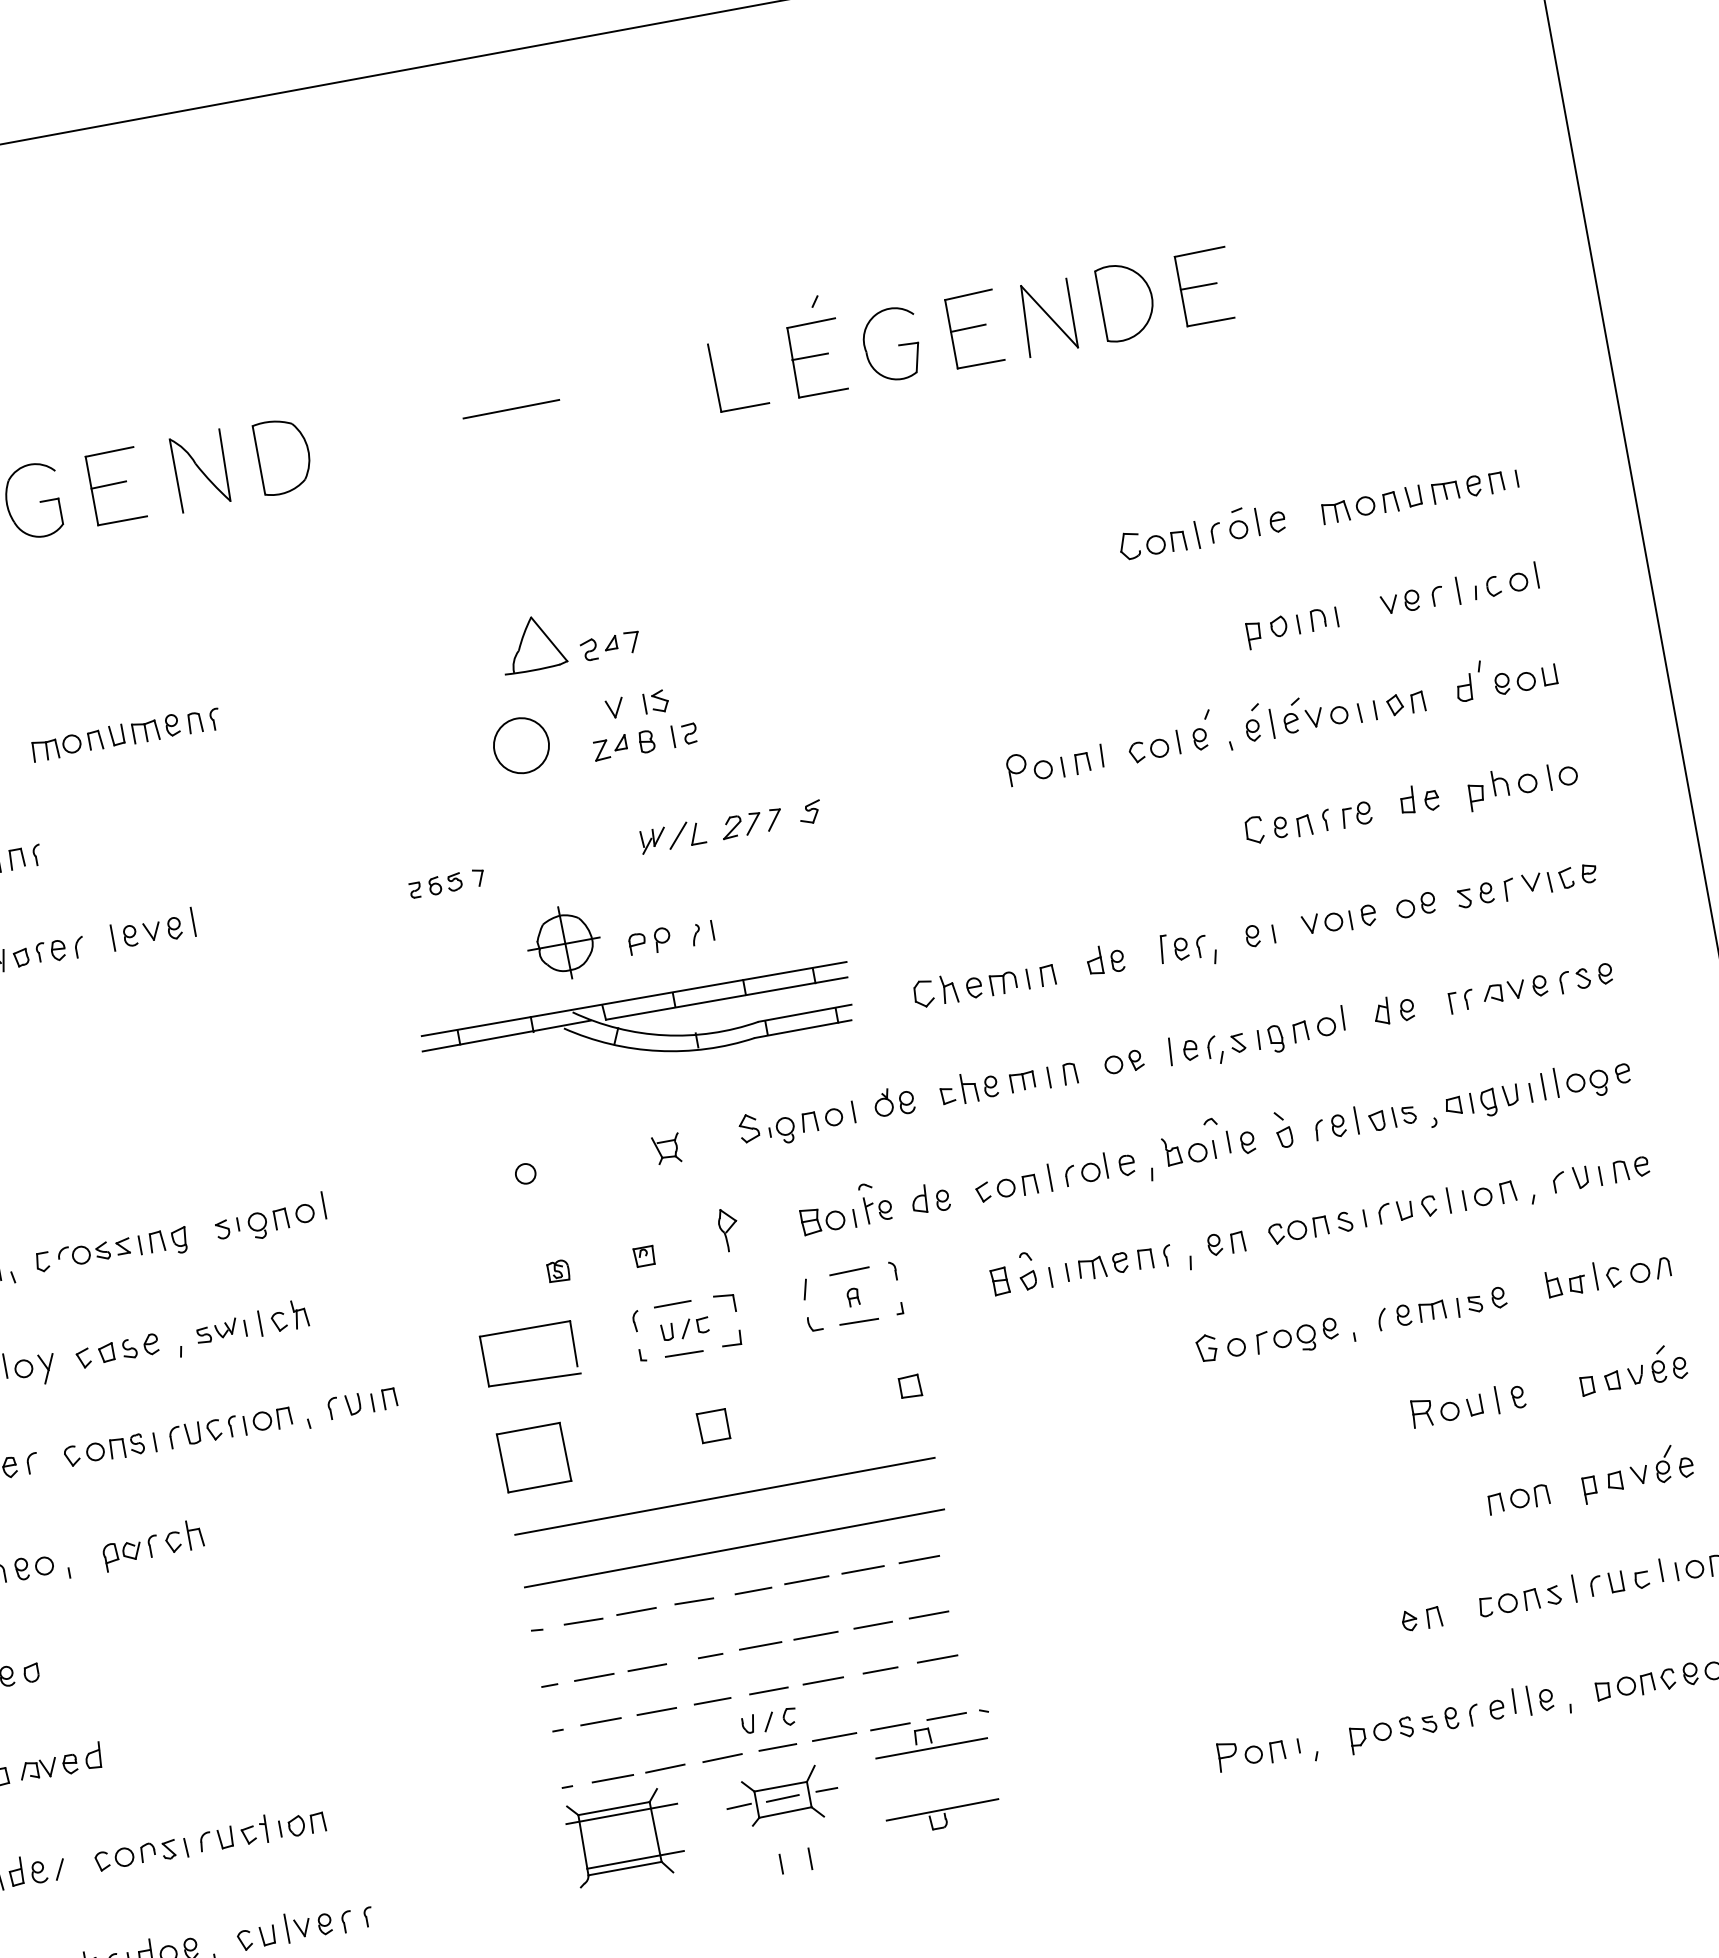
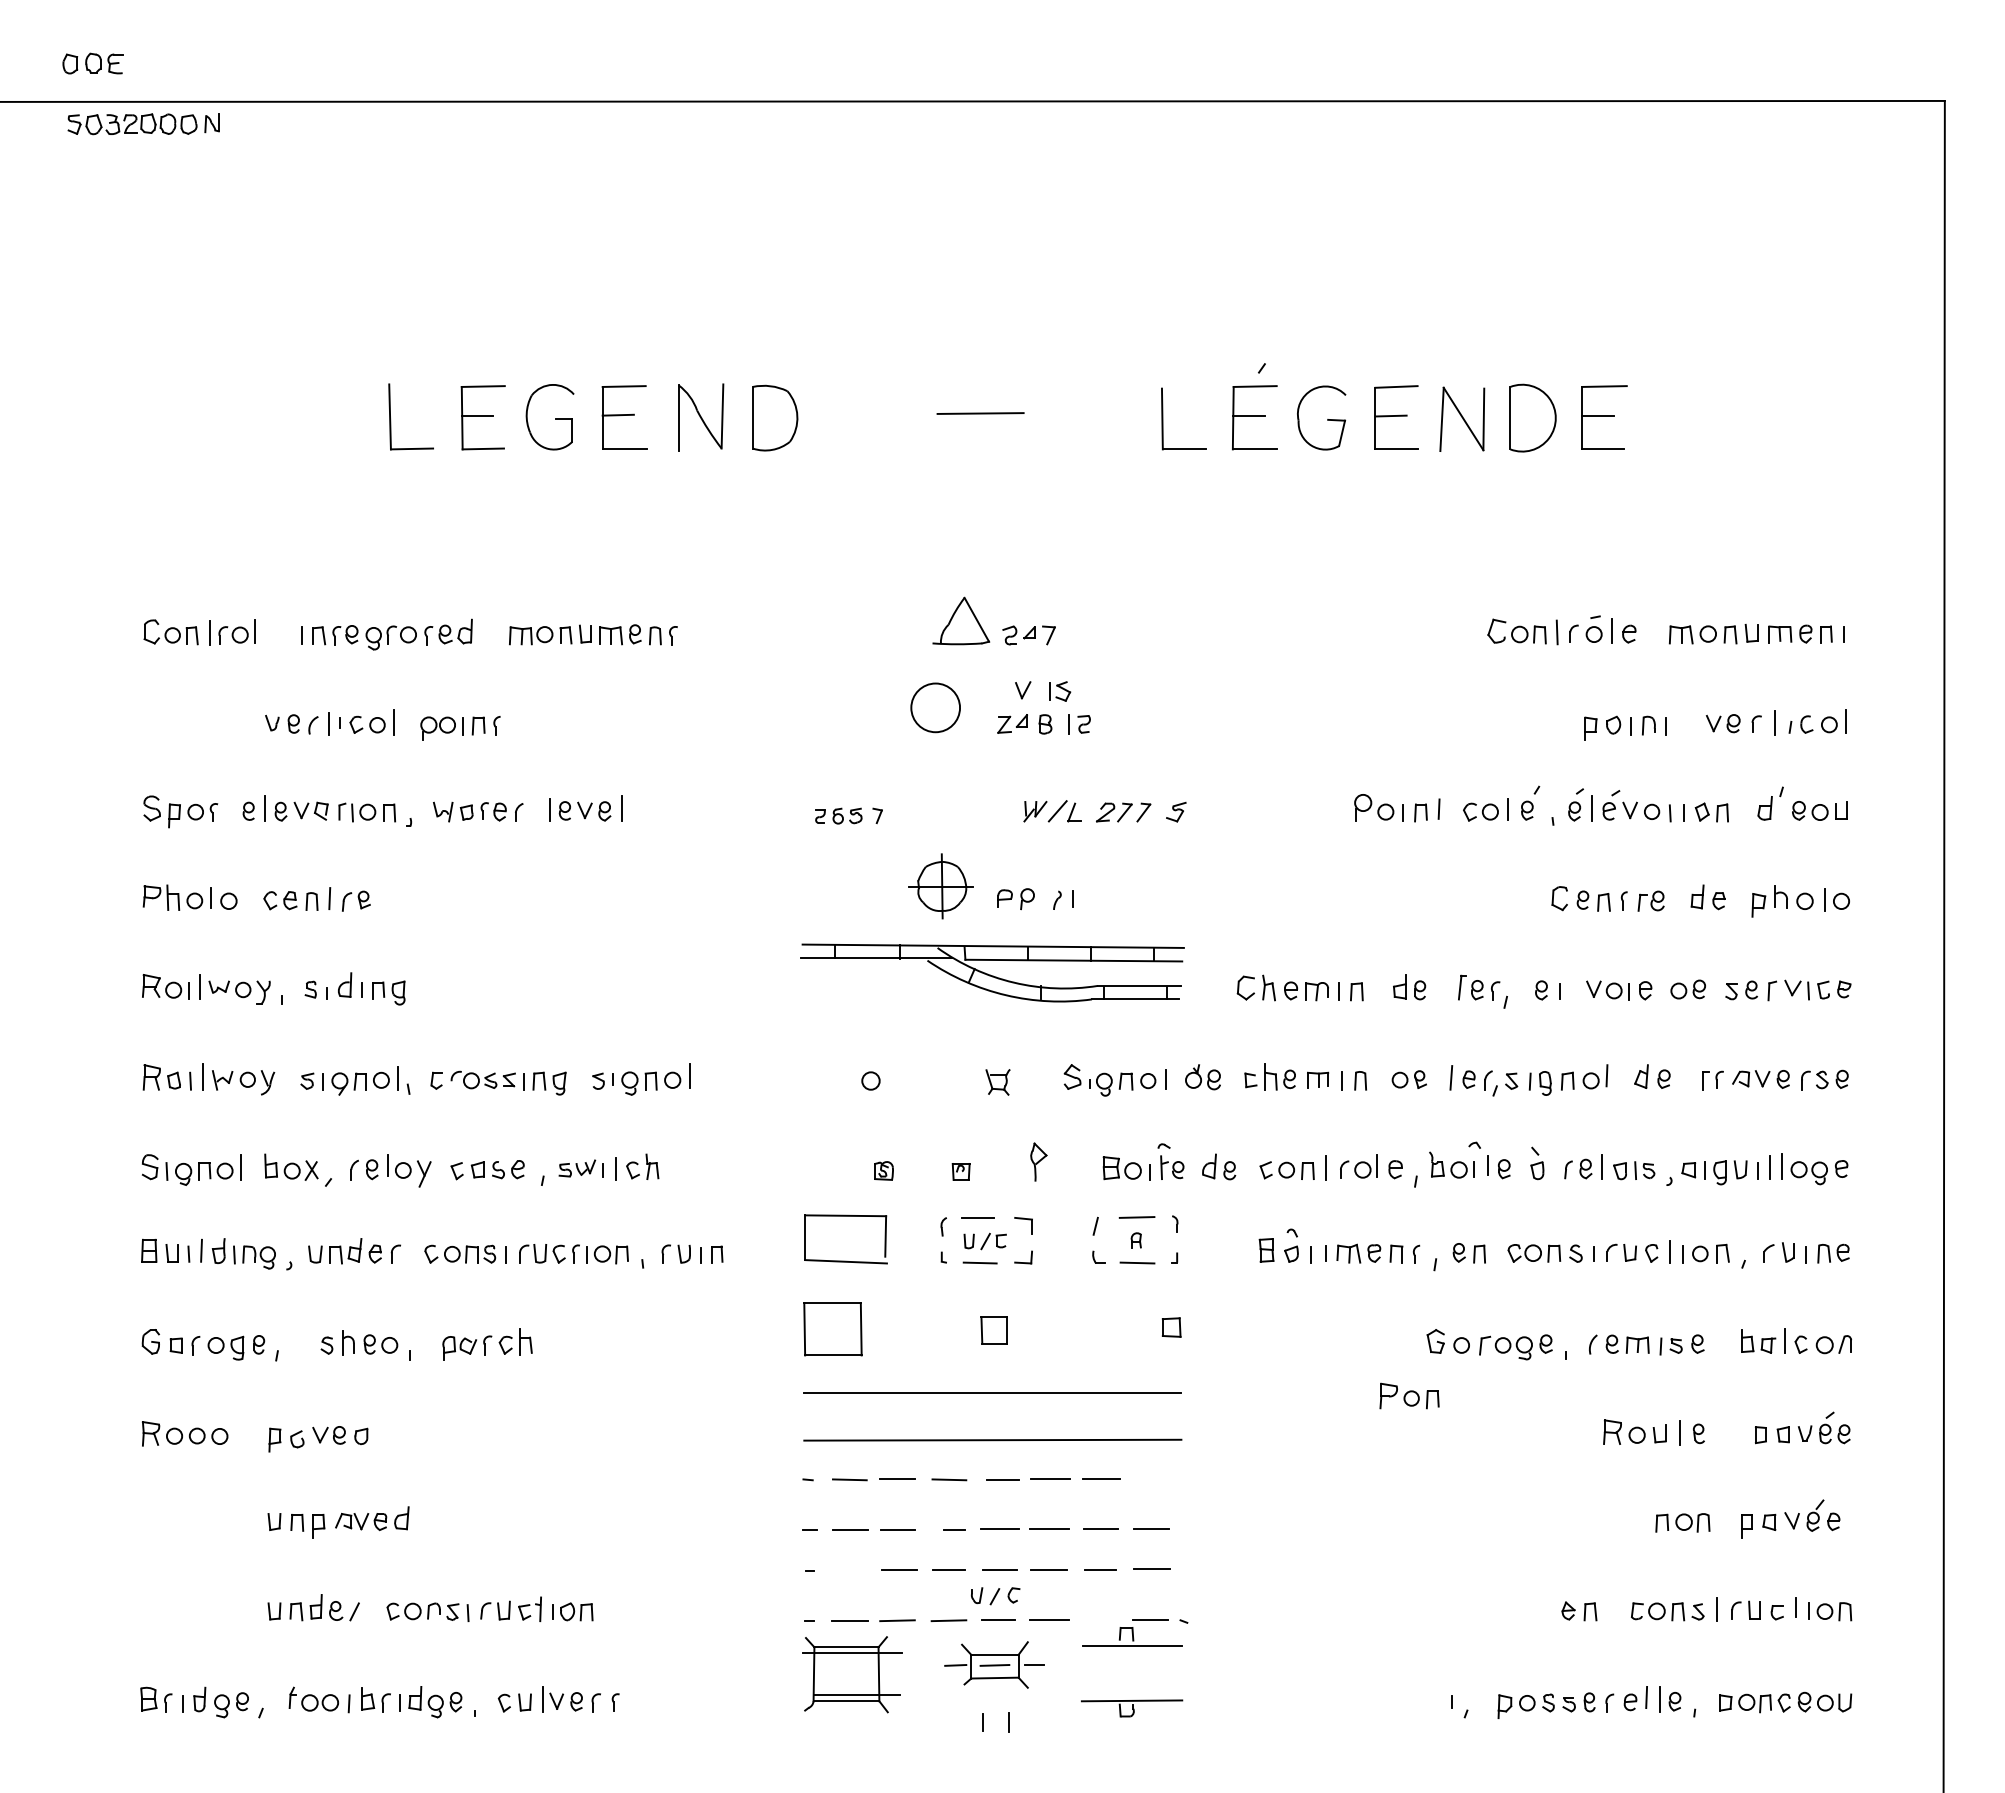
line: (918, 1559) -> (1151, 1479), removed
line: (600, 1721) -> (848, 1569), removed
line: (889, 1727) -> (1099, 1620), removed
part: (1250, 1751) -> (1409, 1395), moved

